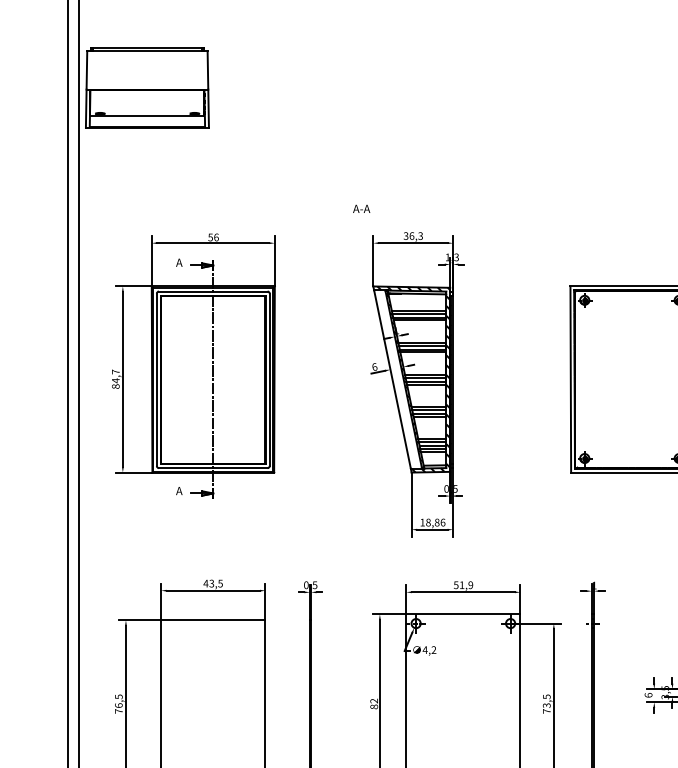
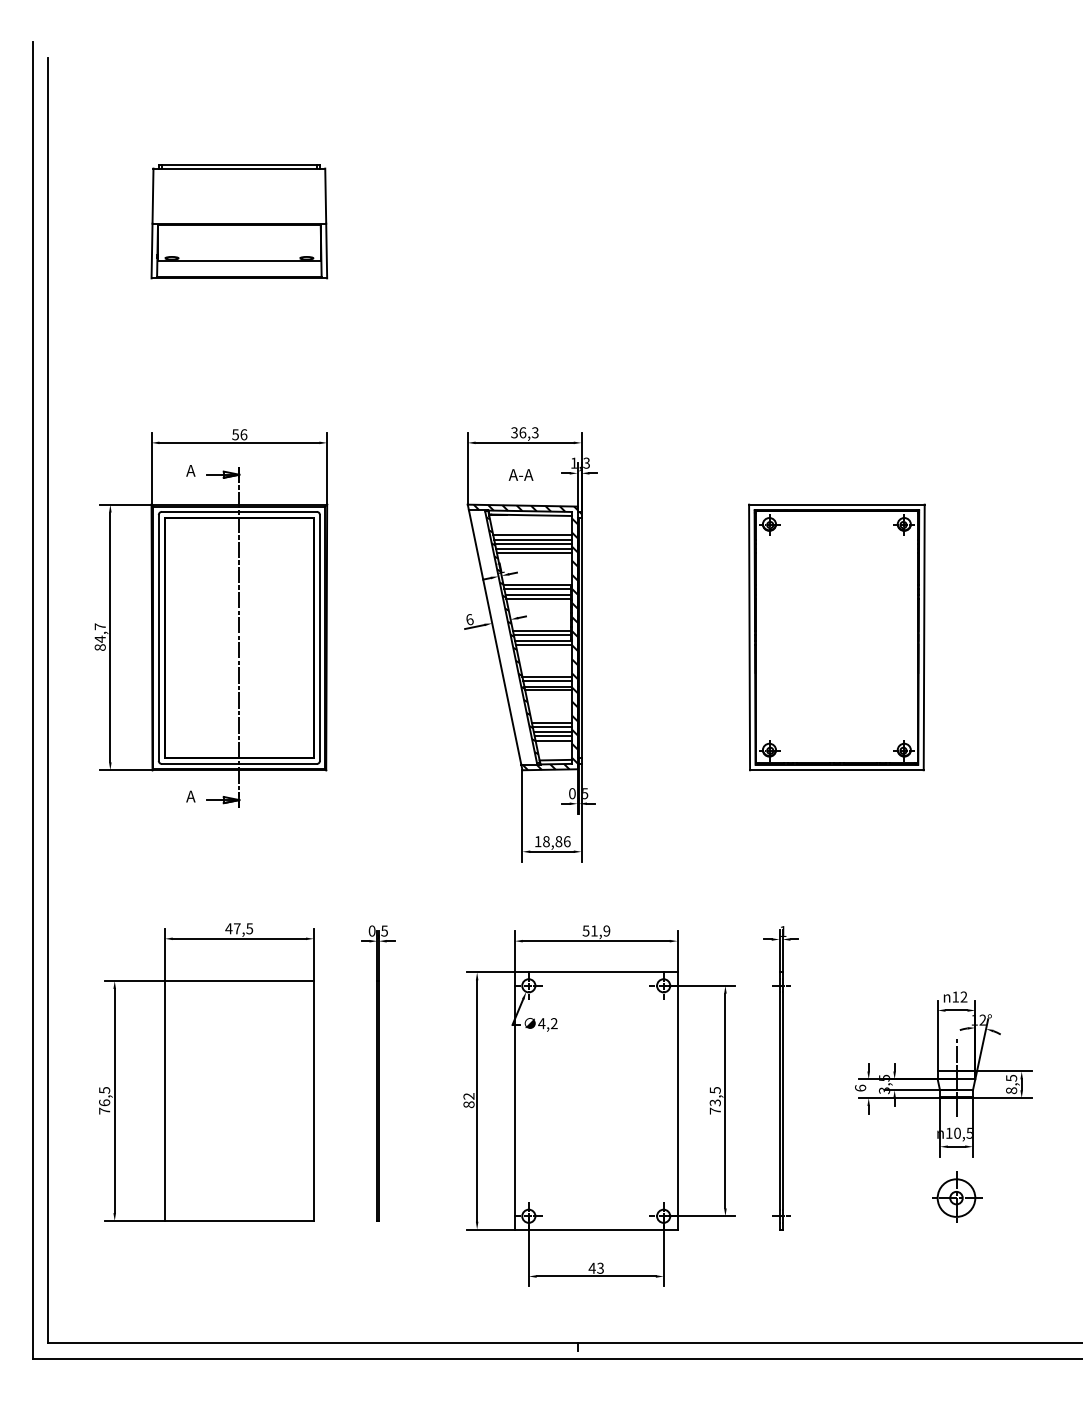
part: (147, 88) -> (239, 221), moved
text: (361, 208) -> (520, 474), moved
line: (418, 308) -> (532, 535), added
text: (211, 583) -> (236, 928), 43,5 -> 47,5

